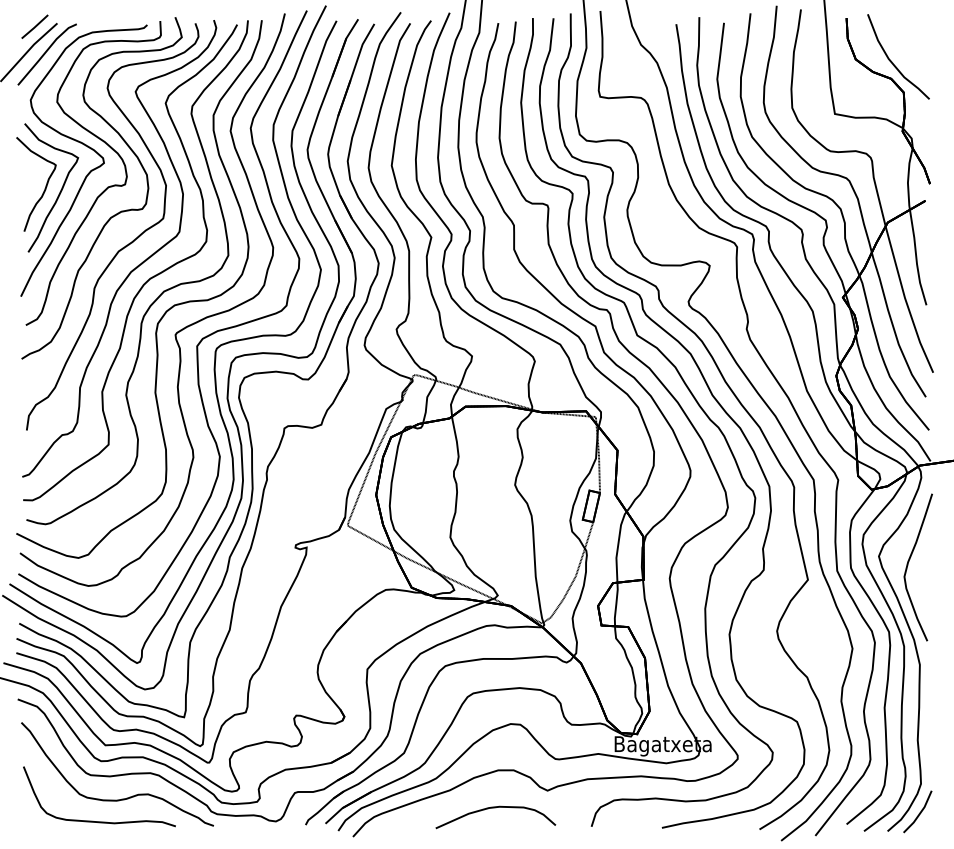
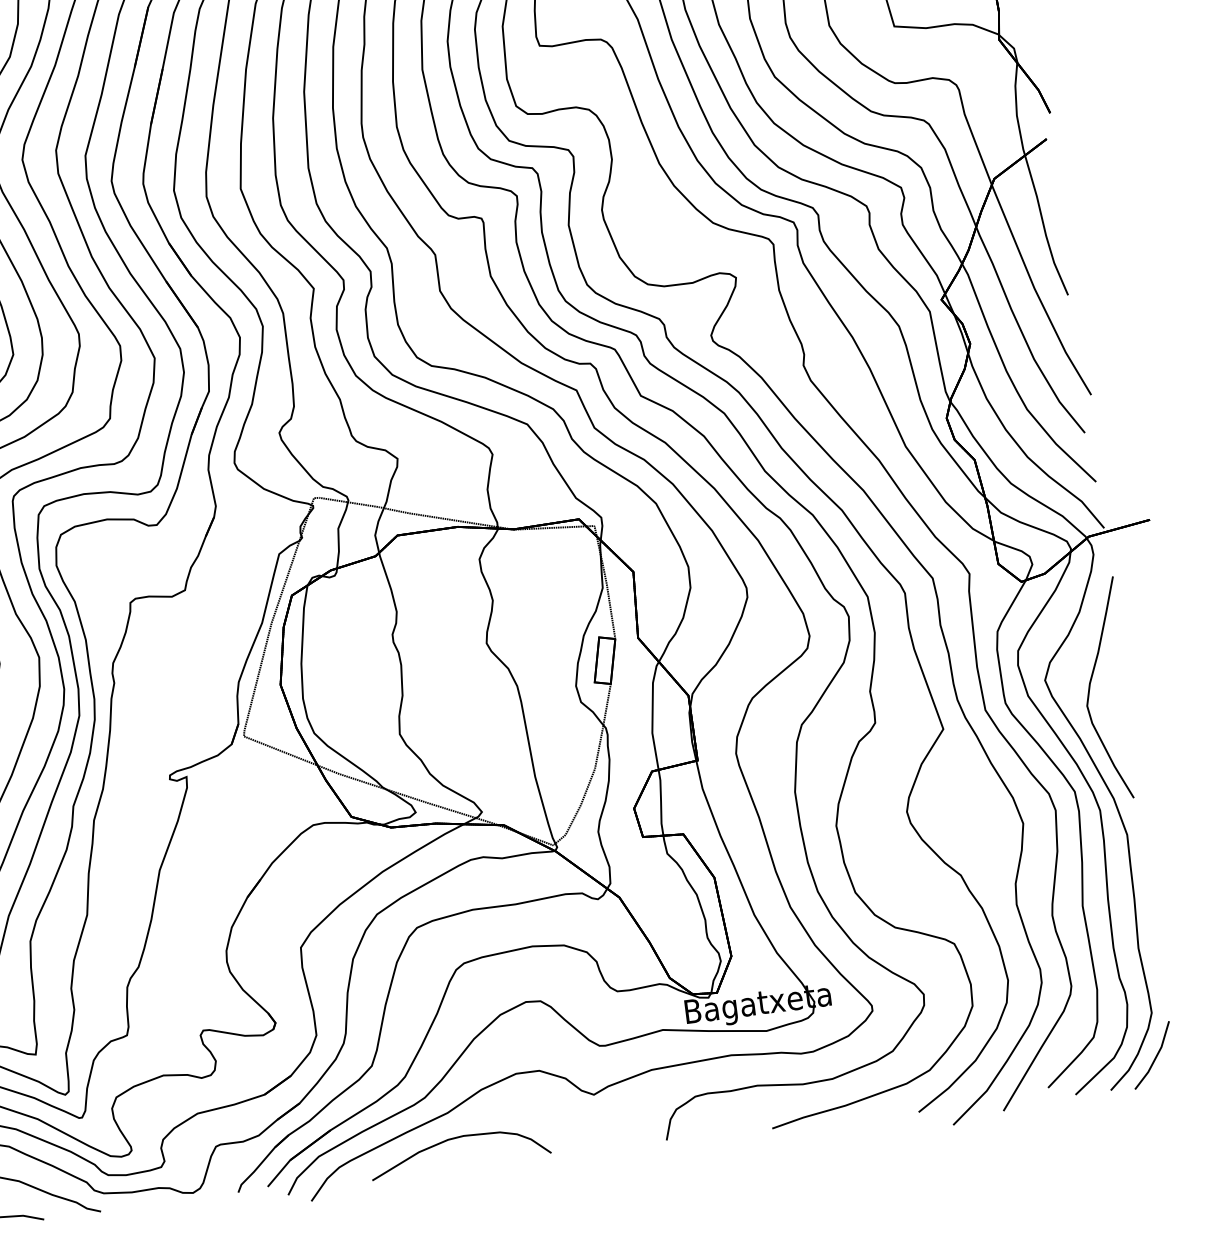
curve: (495, 808) -> (457, 1139), moved

